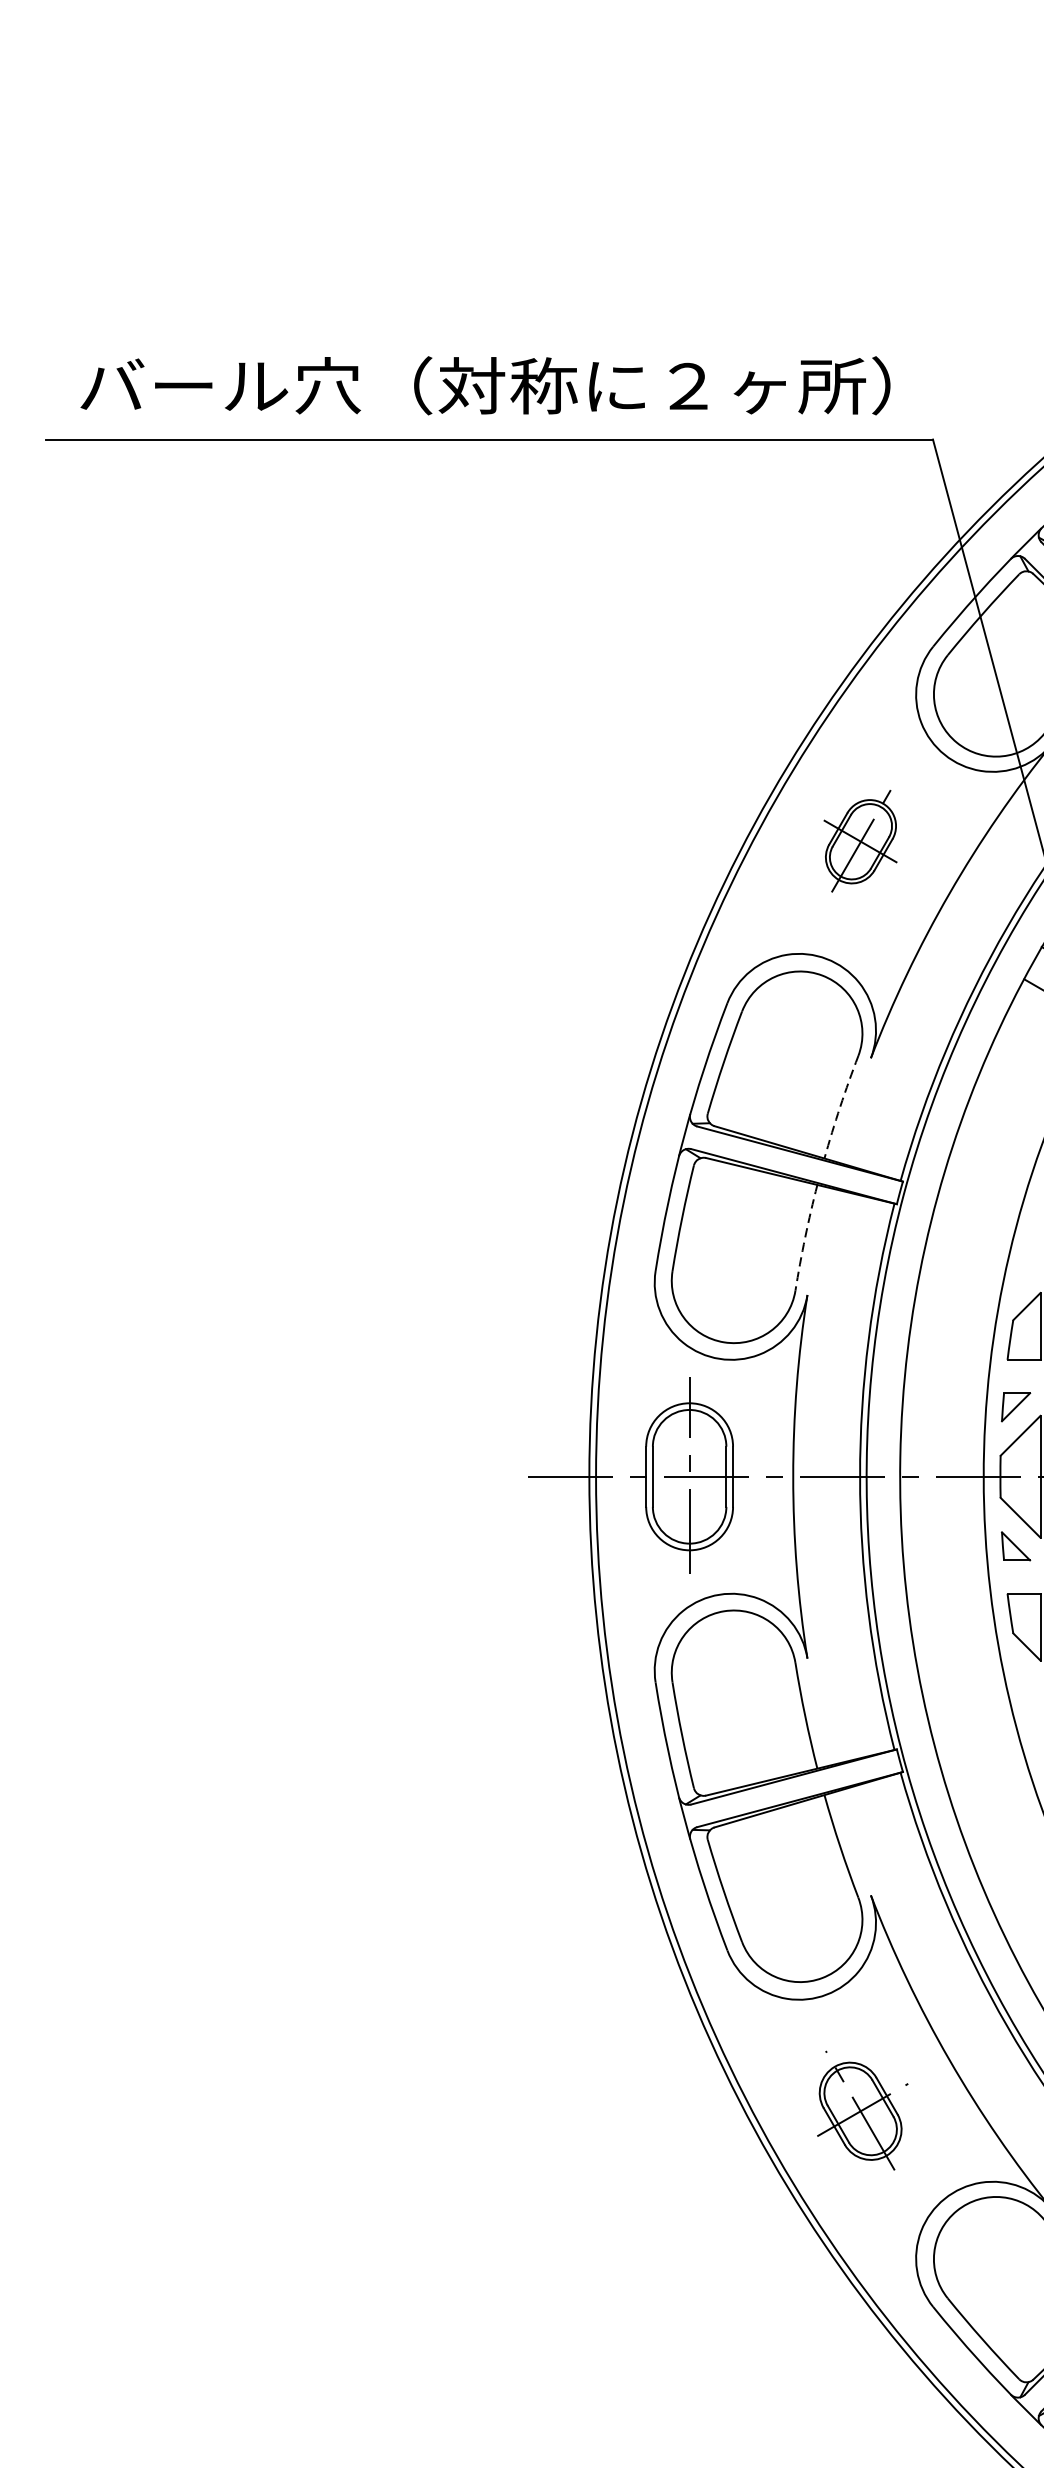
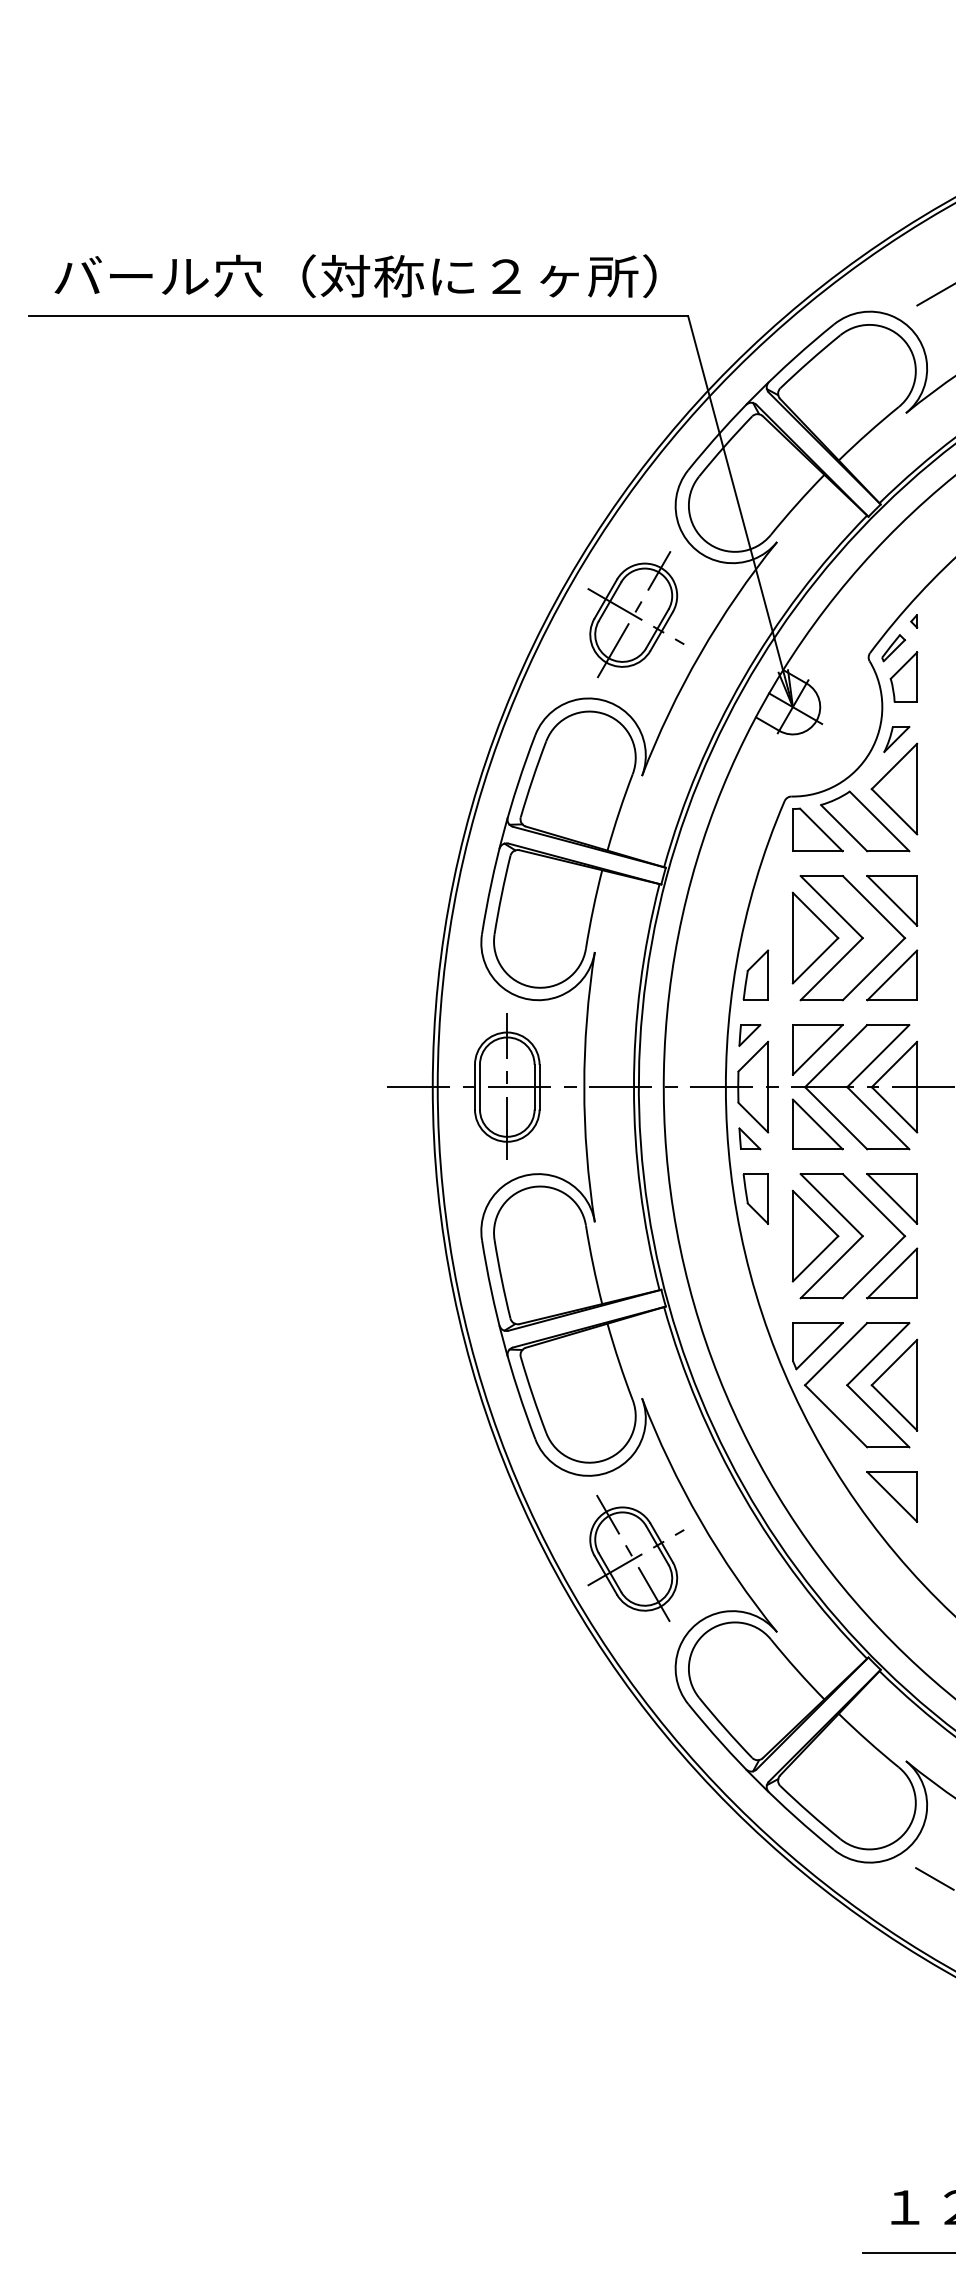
part: (862, 840) -> (635, 614), size x1.67
arc: (840, 1107) -> (619, 812), dashed -> solid
arc: (805, 1237) -> (593, 909), dashed -> solid
part: (862, 2109) -> (635, 1557), size x1.43

